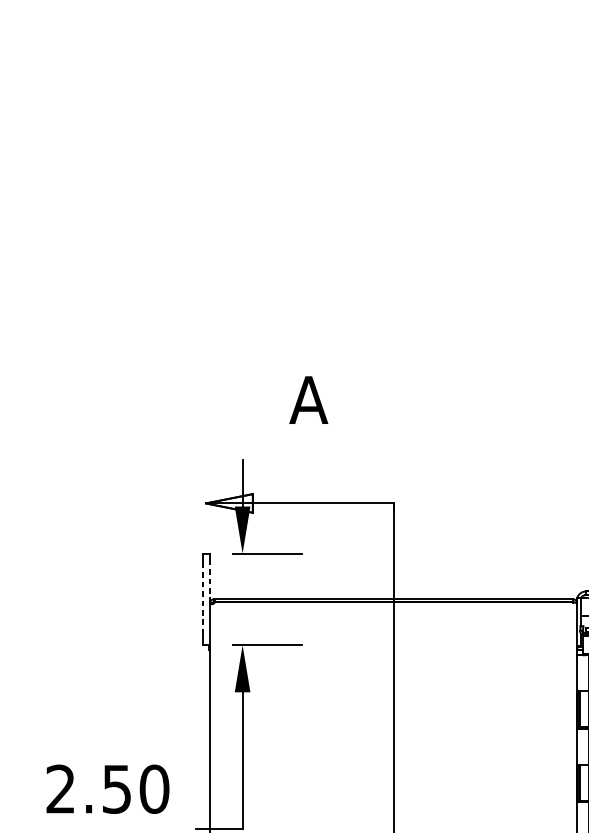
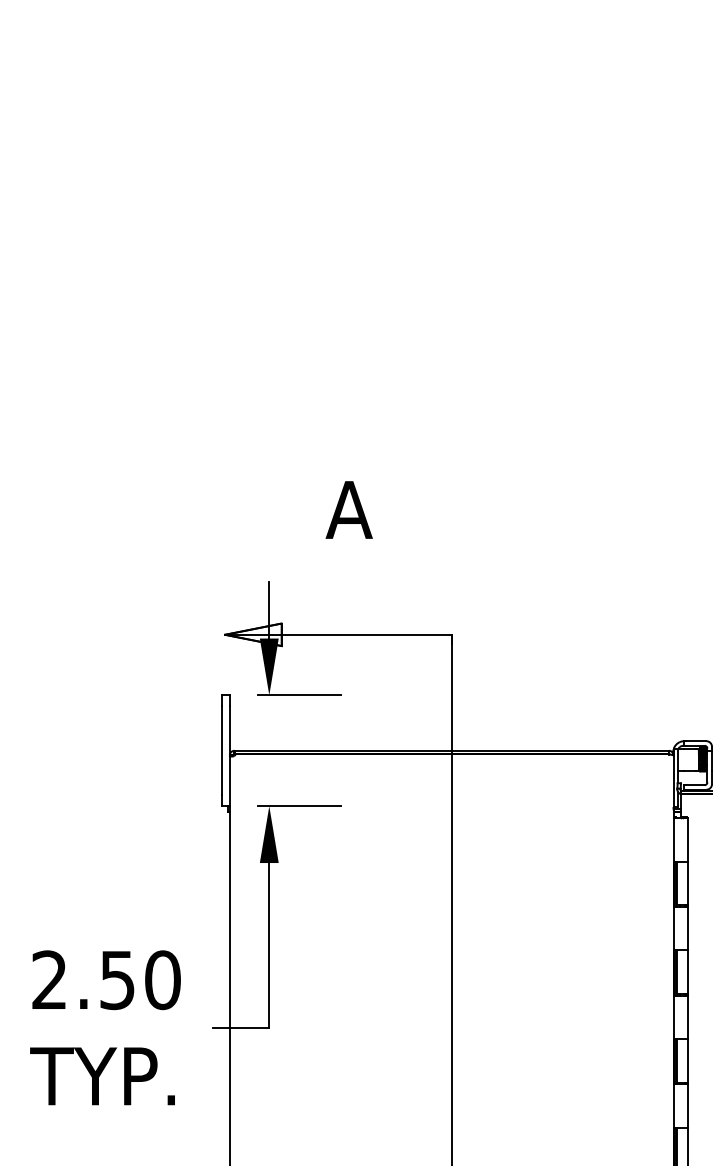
line: (209, 582) -> (229, 730), dashed -> solid
line: (203, 600) -> (221, 751), dashed -> solid

